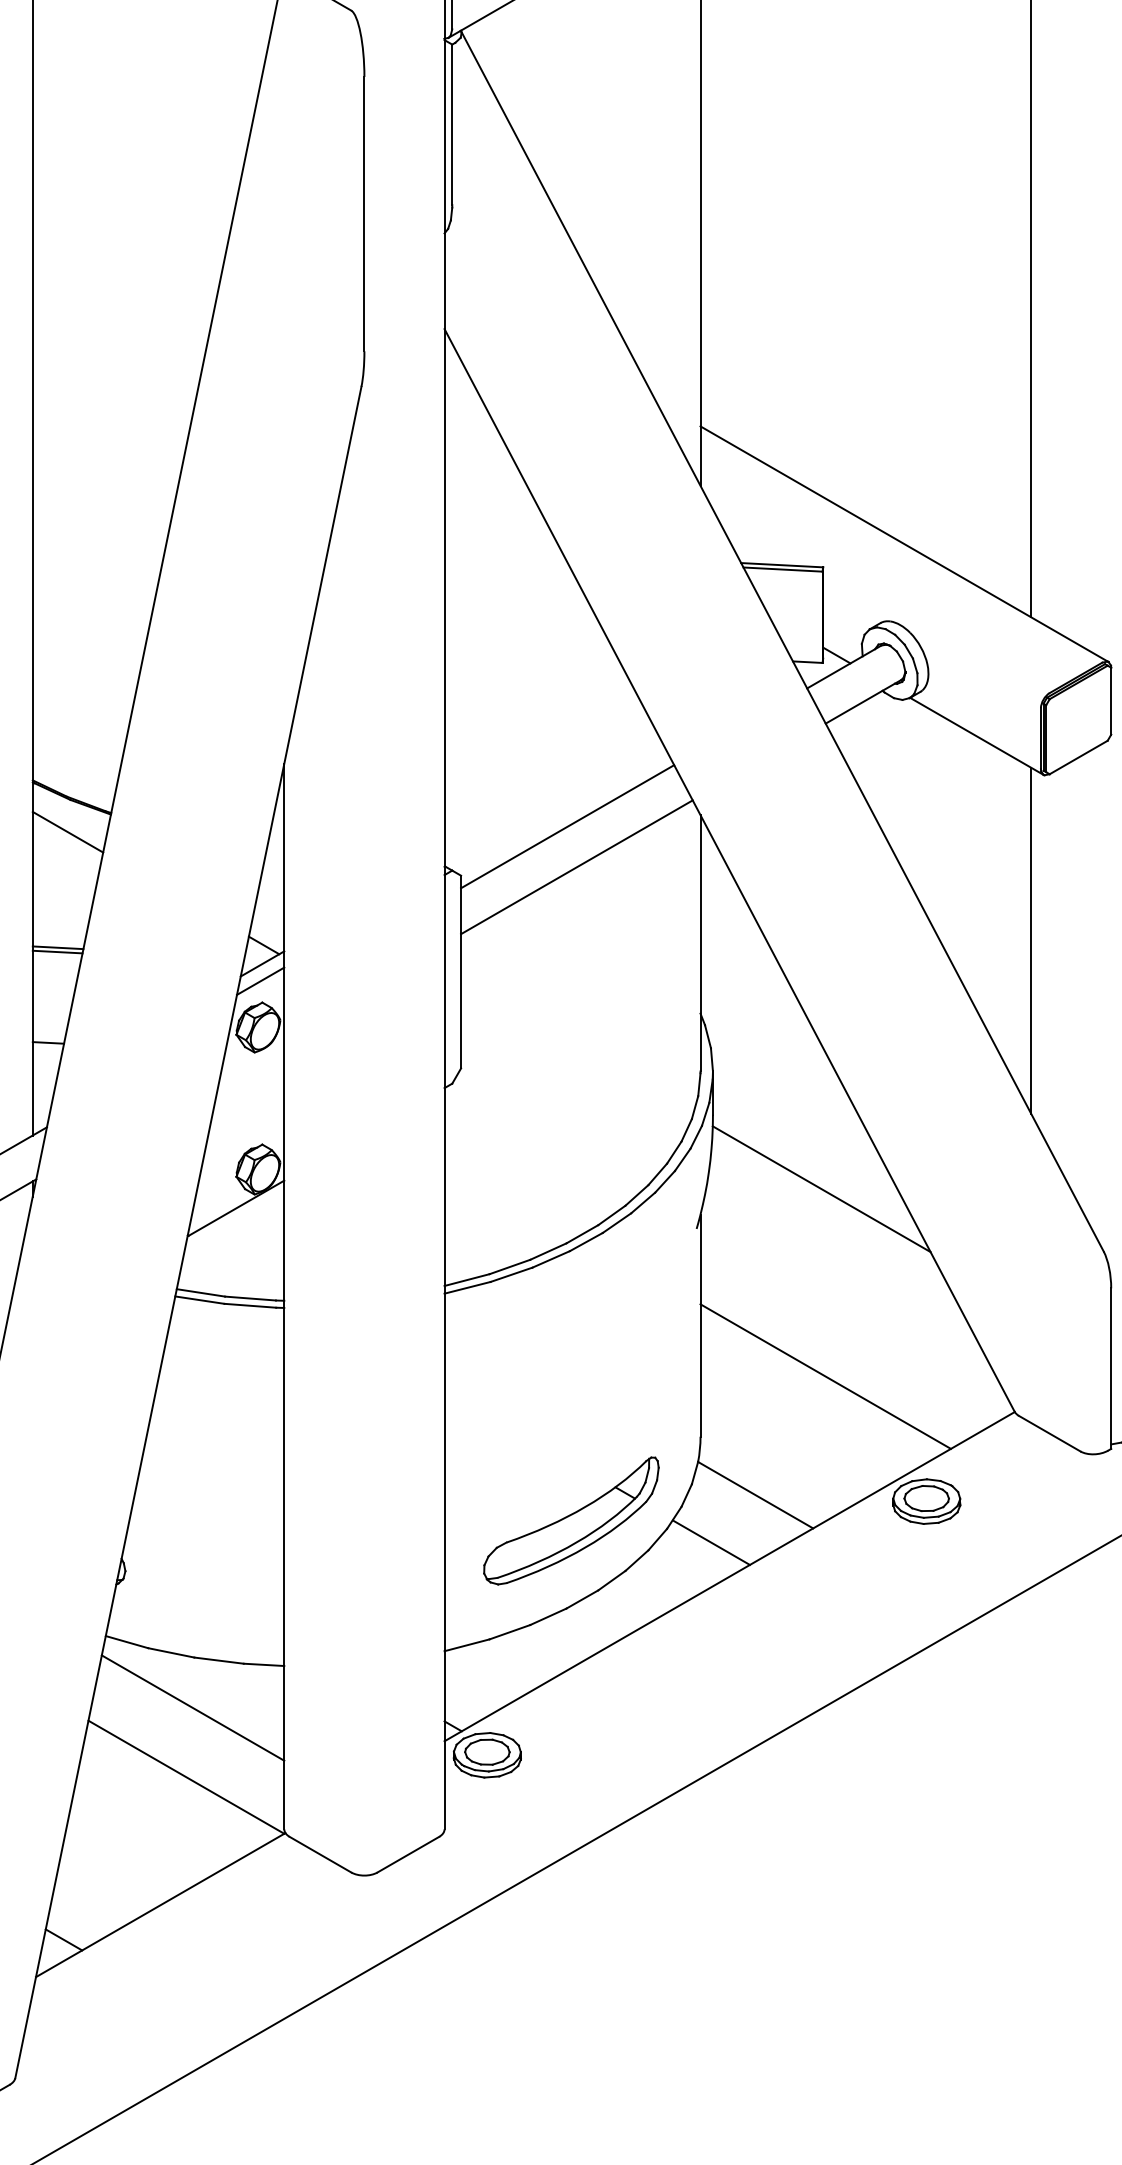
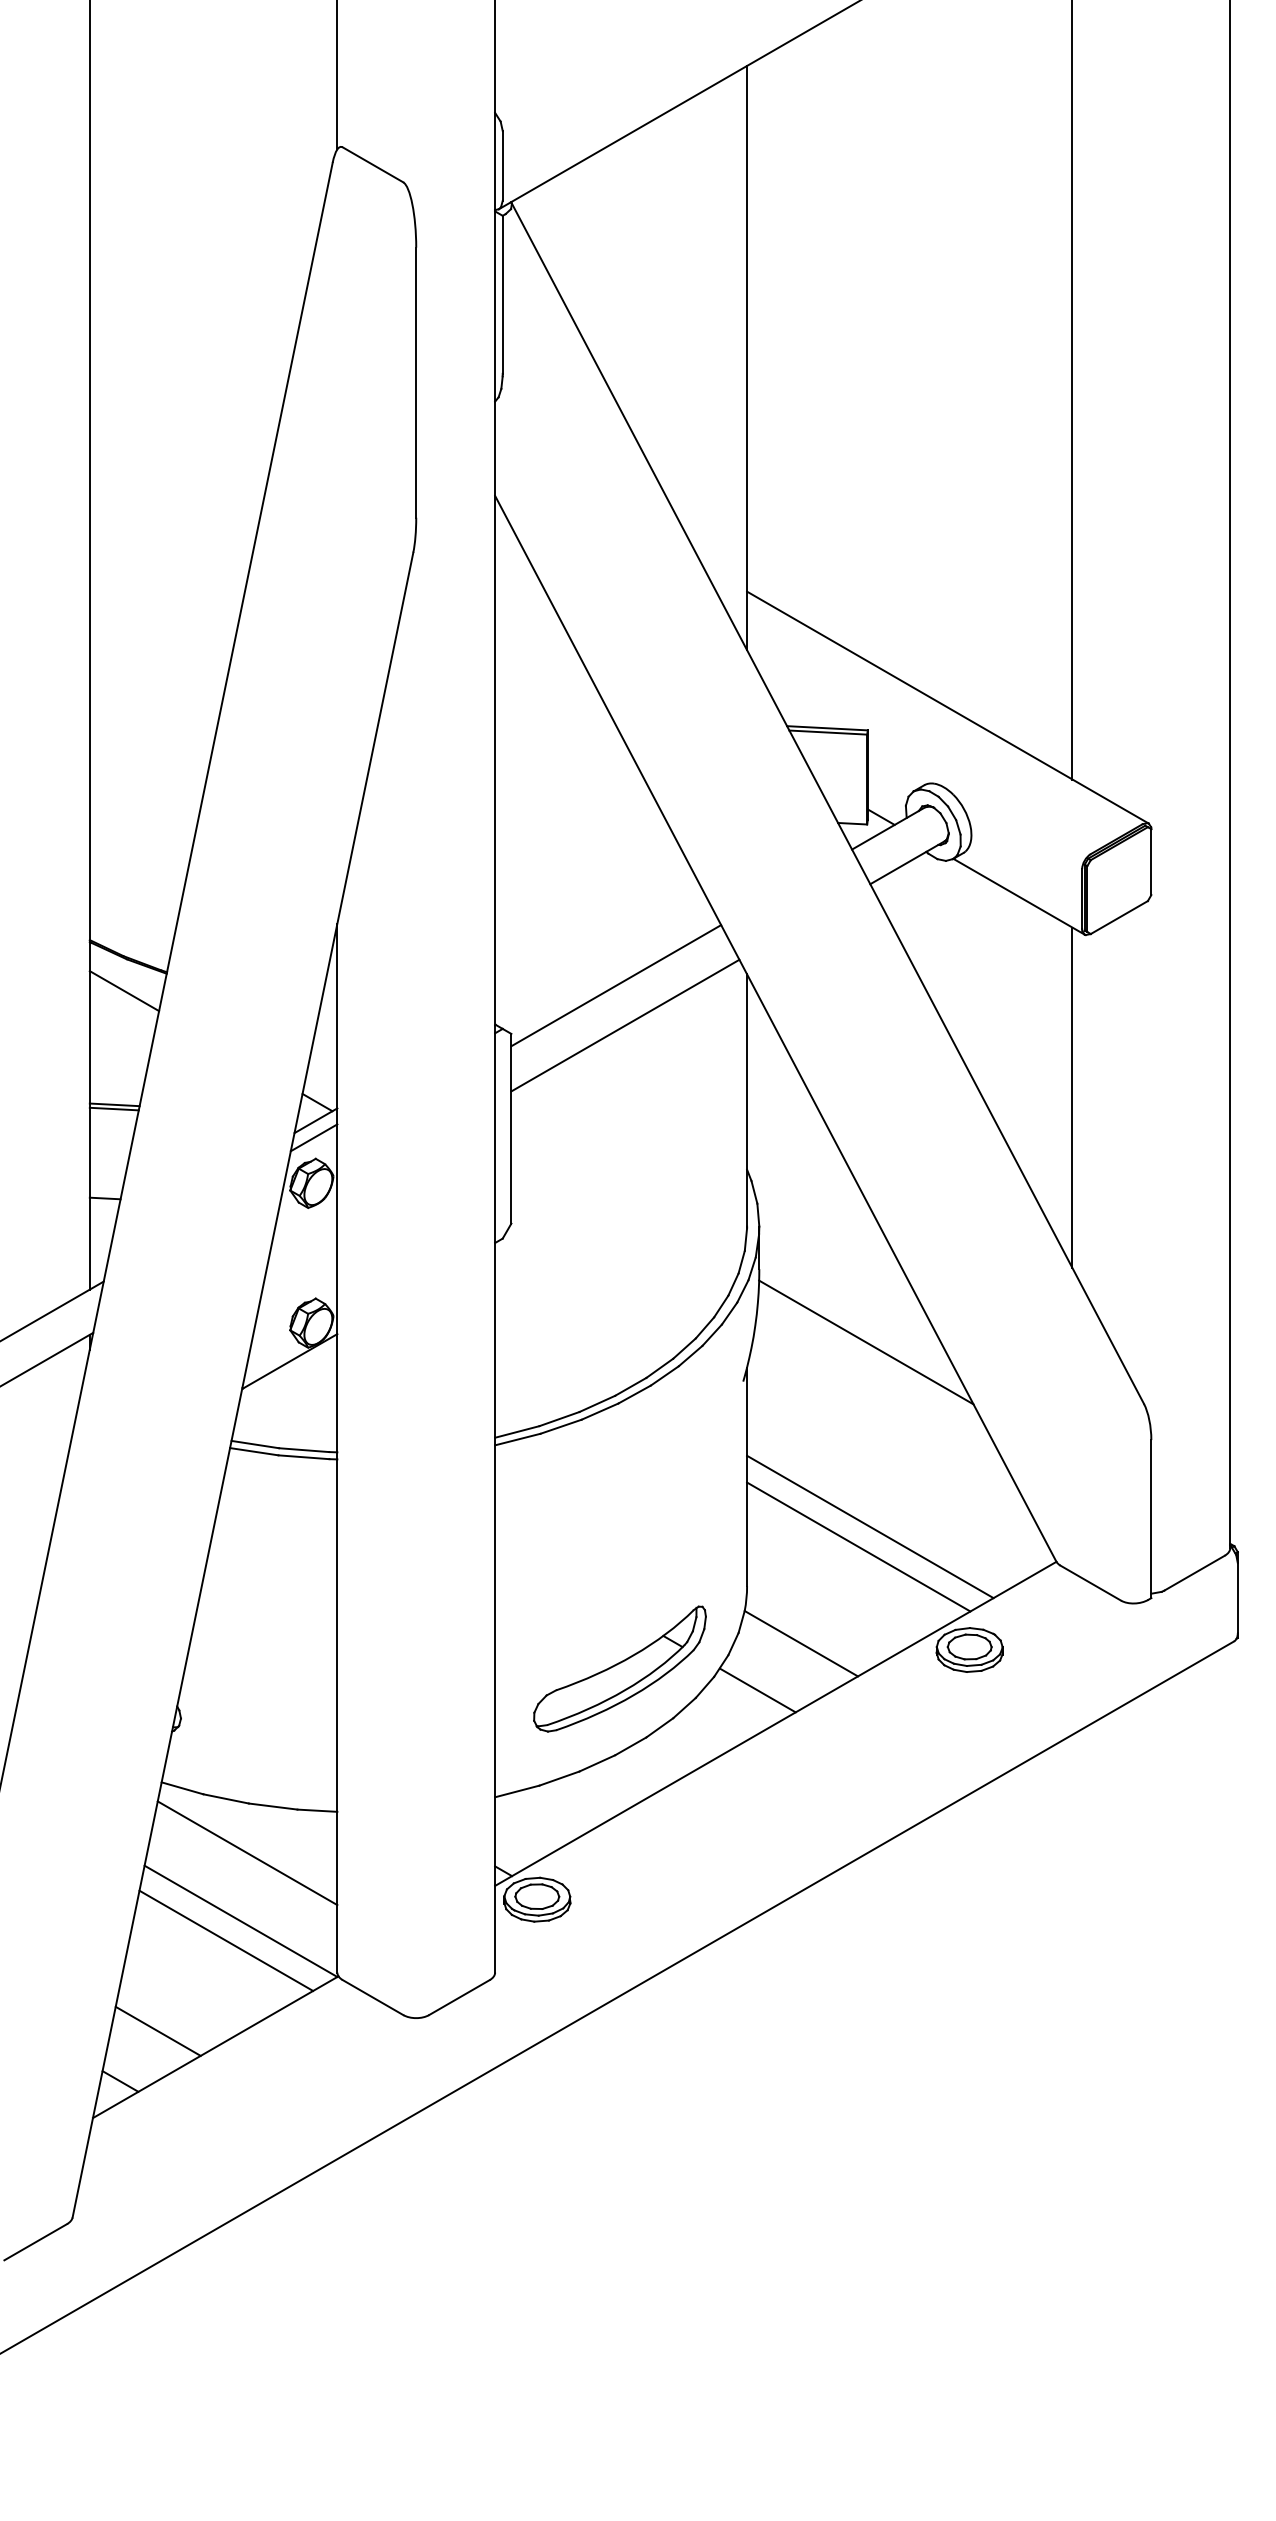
line: (813, 1396) -> (858, 1546), added
line: (171, 1796) -> (226, 1940), added
line: (101, 1888) -> (157, 2030), added

